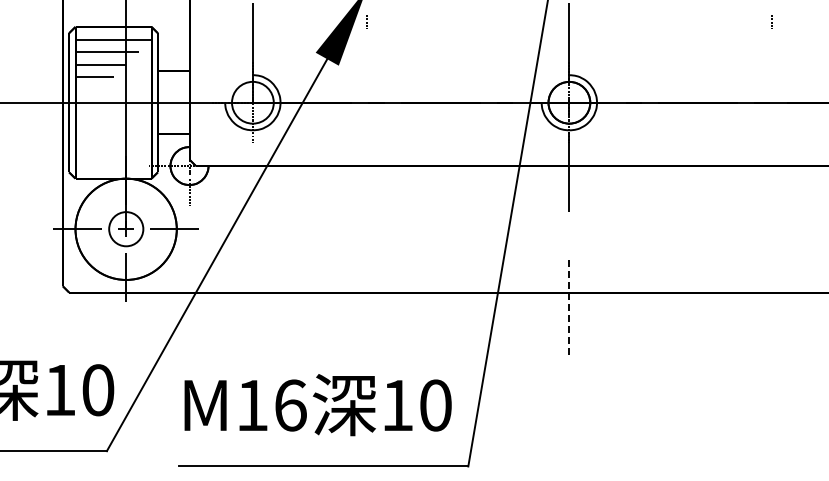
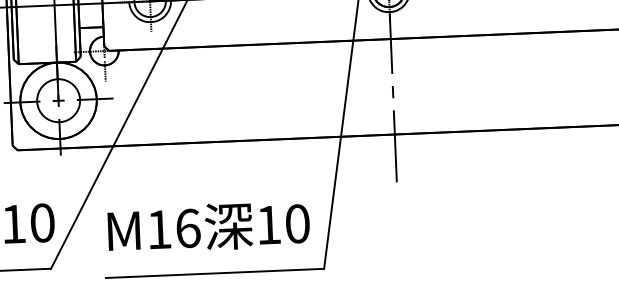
circle: (125, 228) -> (58, 100), size x1.67
line: (568, 236) -> (392, 92), added
line: (569, 308) -> (395, 146), dashed -> solid

